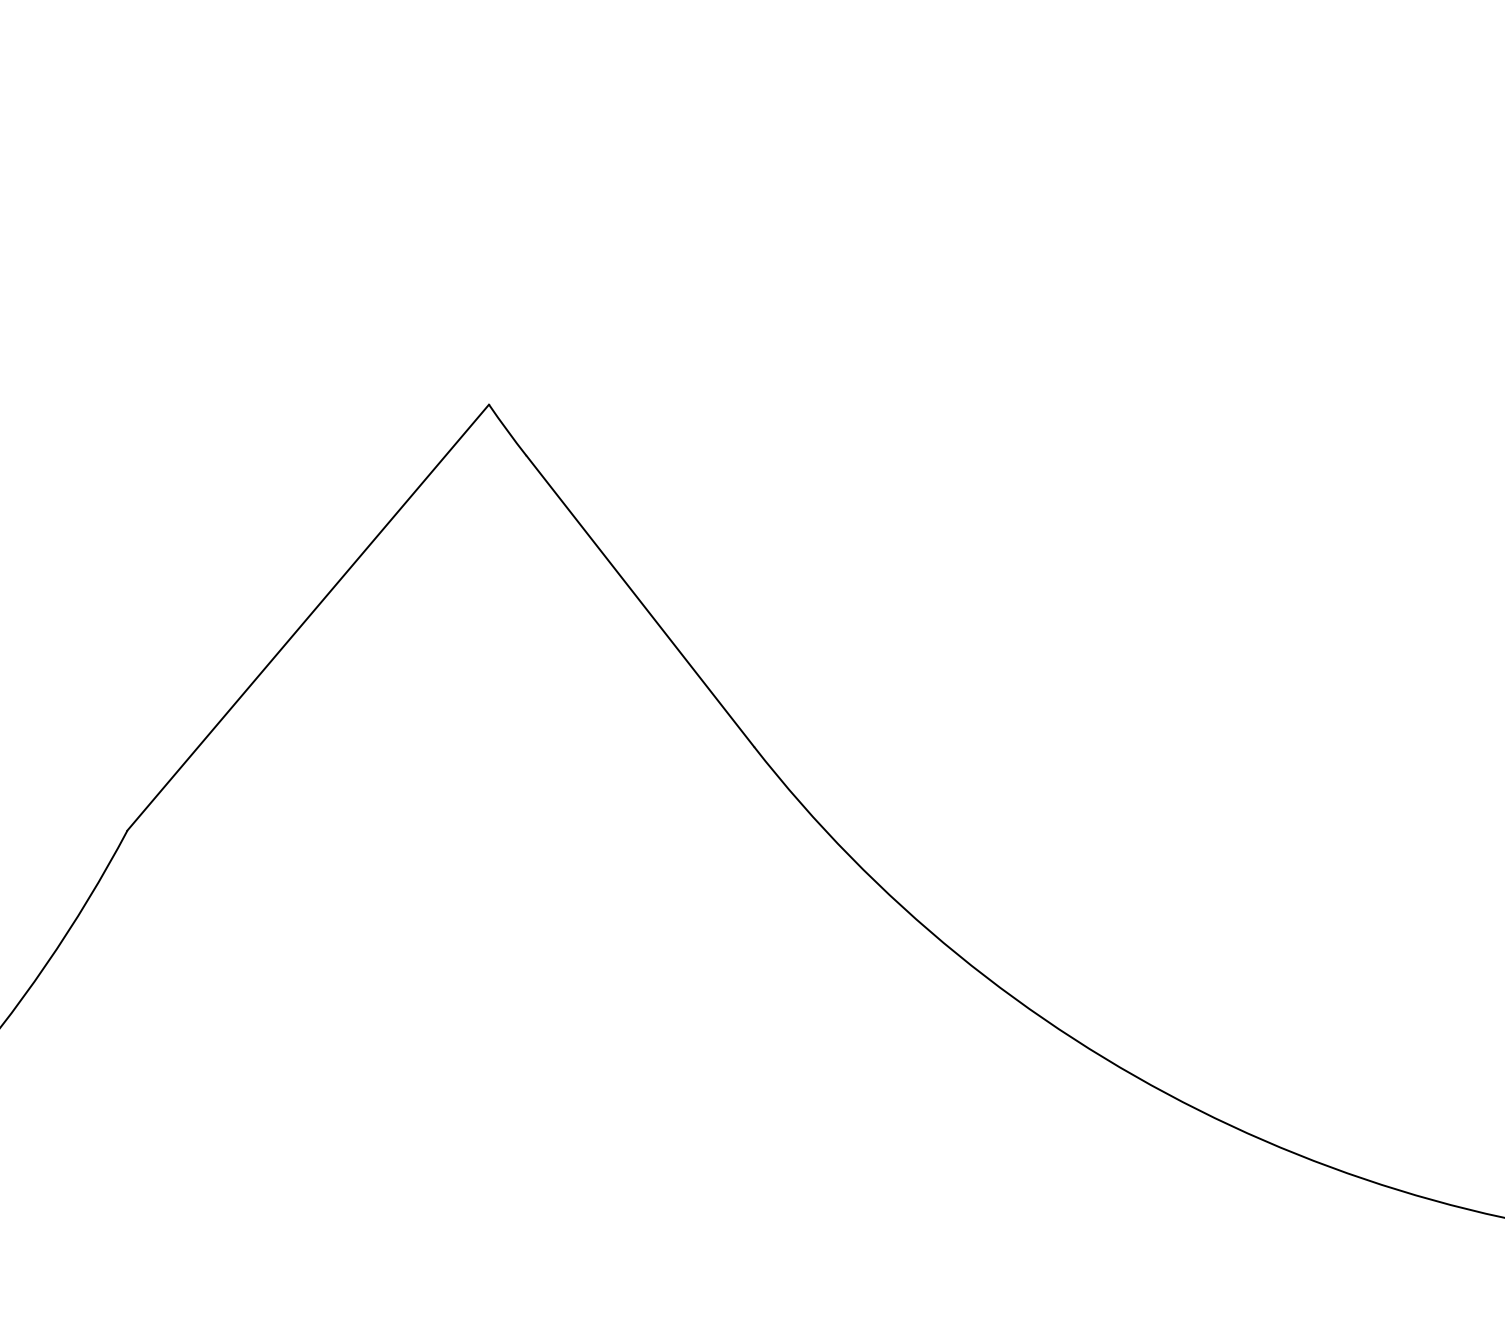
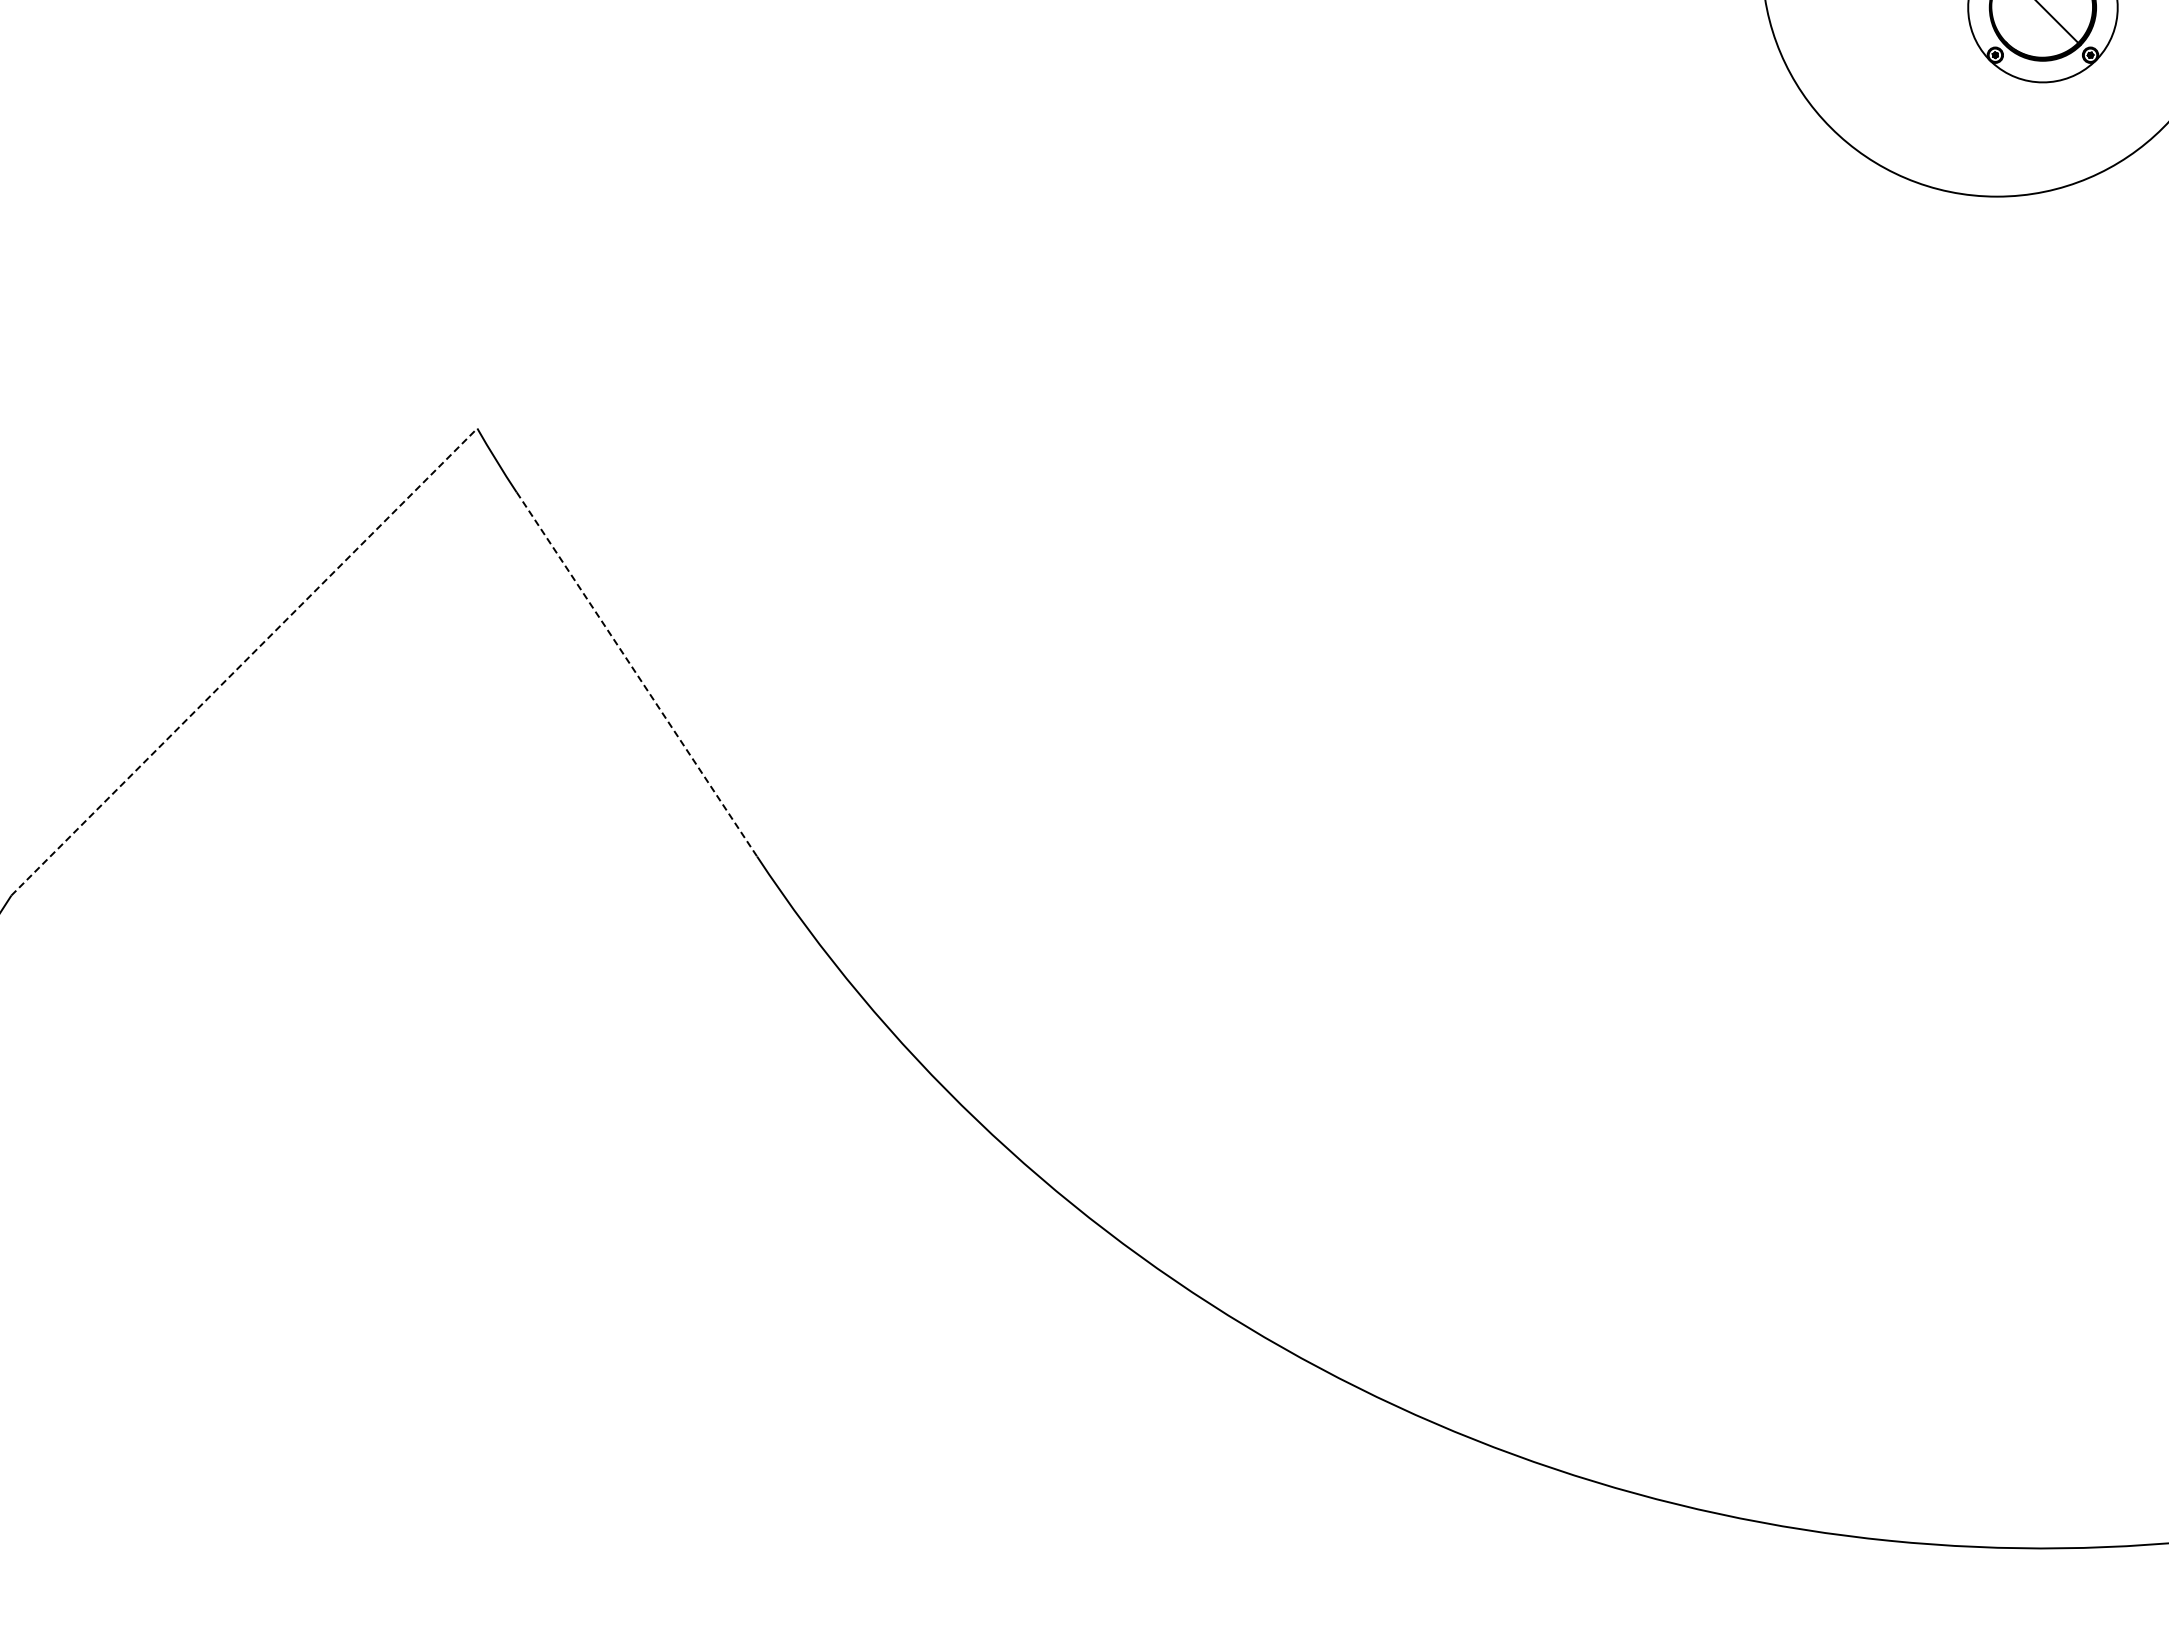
line: (640, 601) -> (637, 674), solid -> dashed
line: (308, 617) -> (244, 662), solid -> dashed

